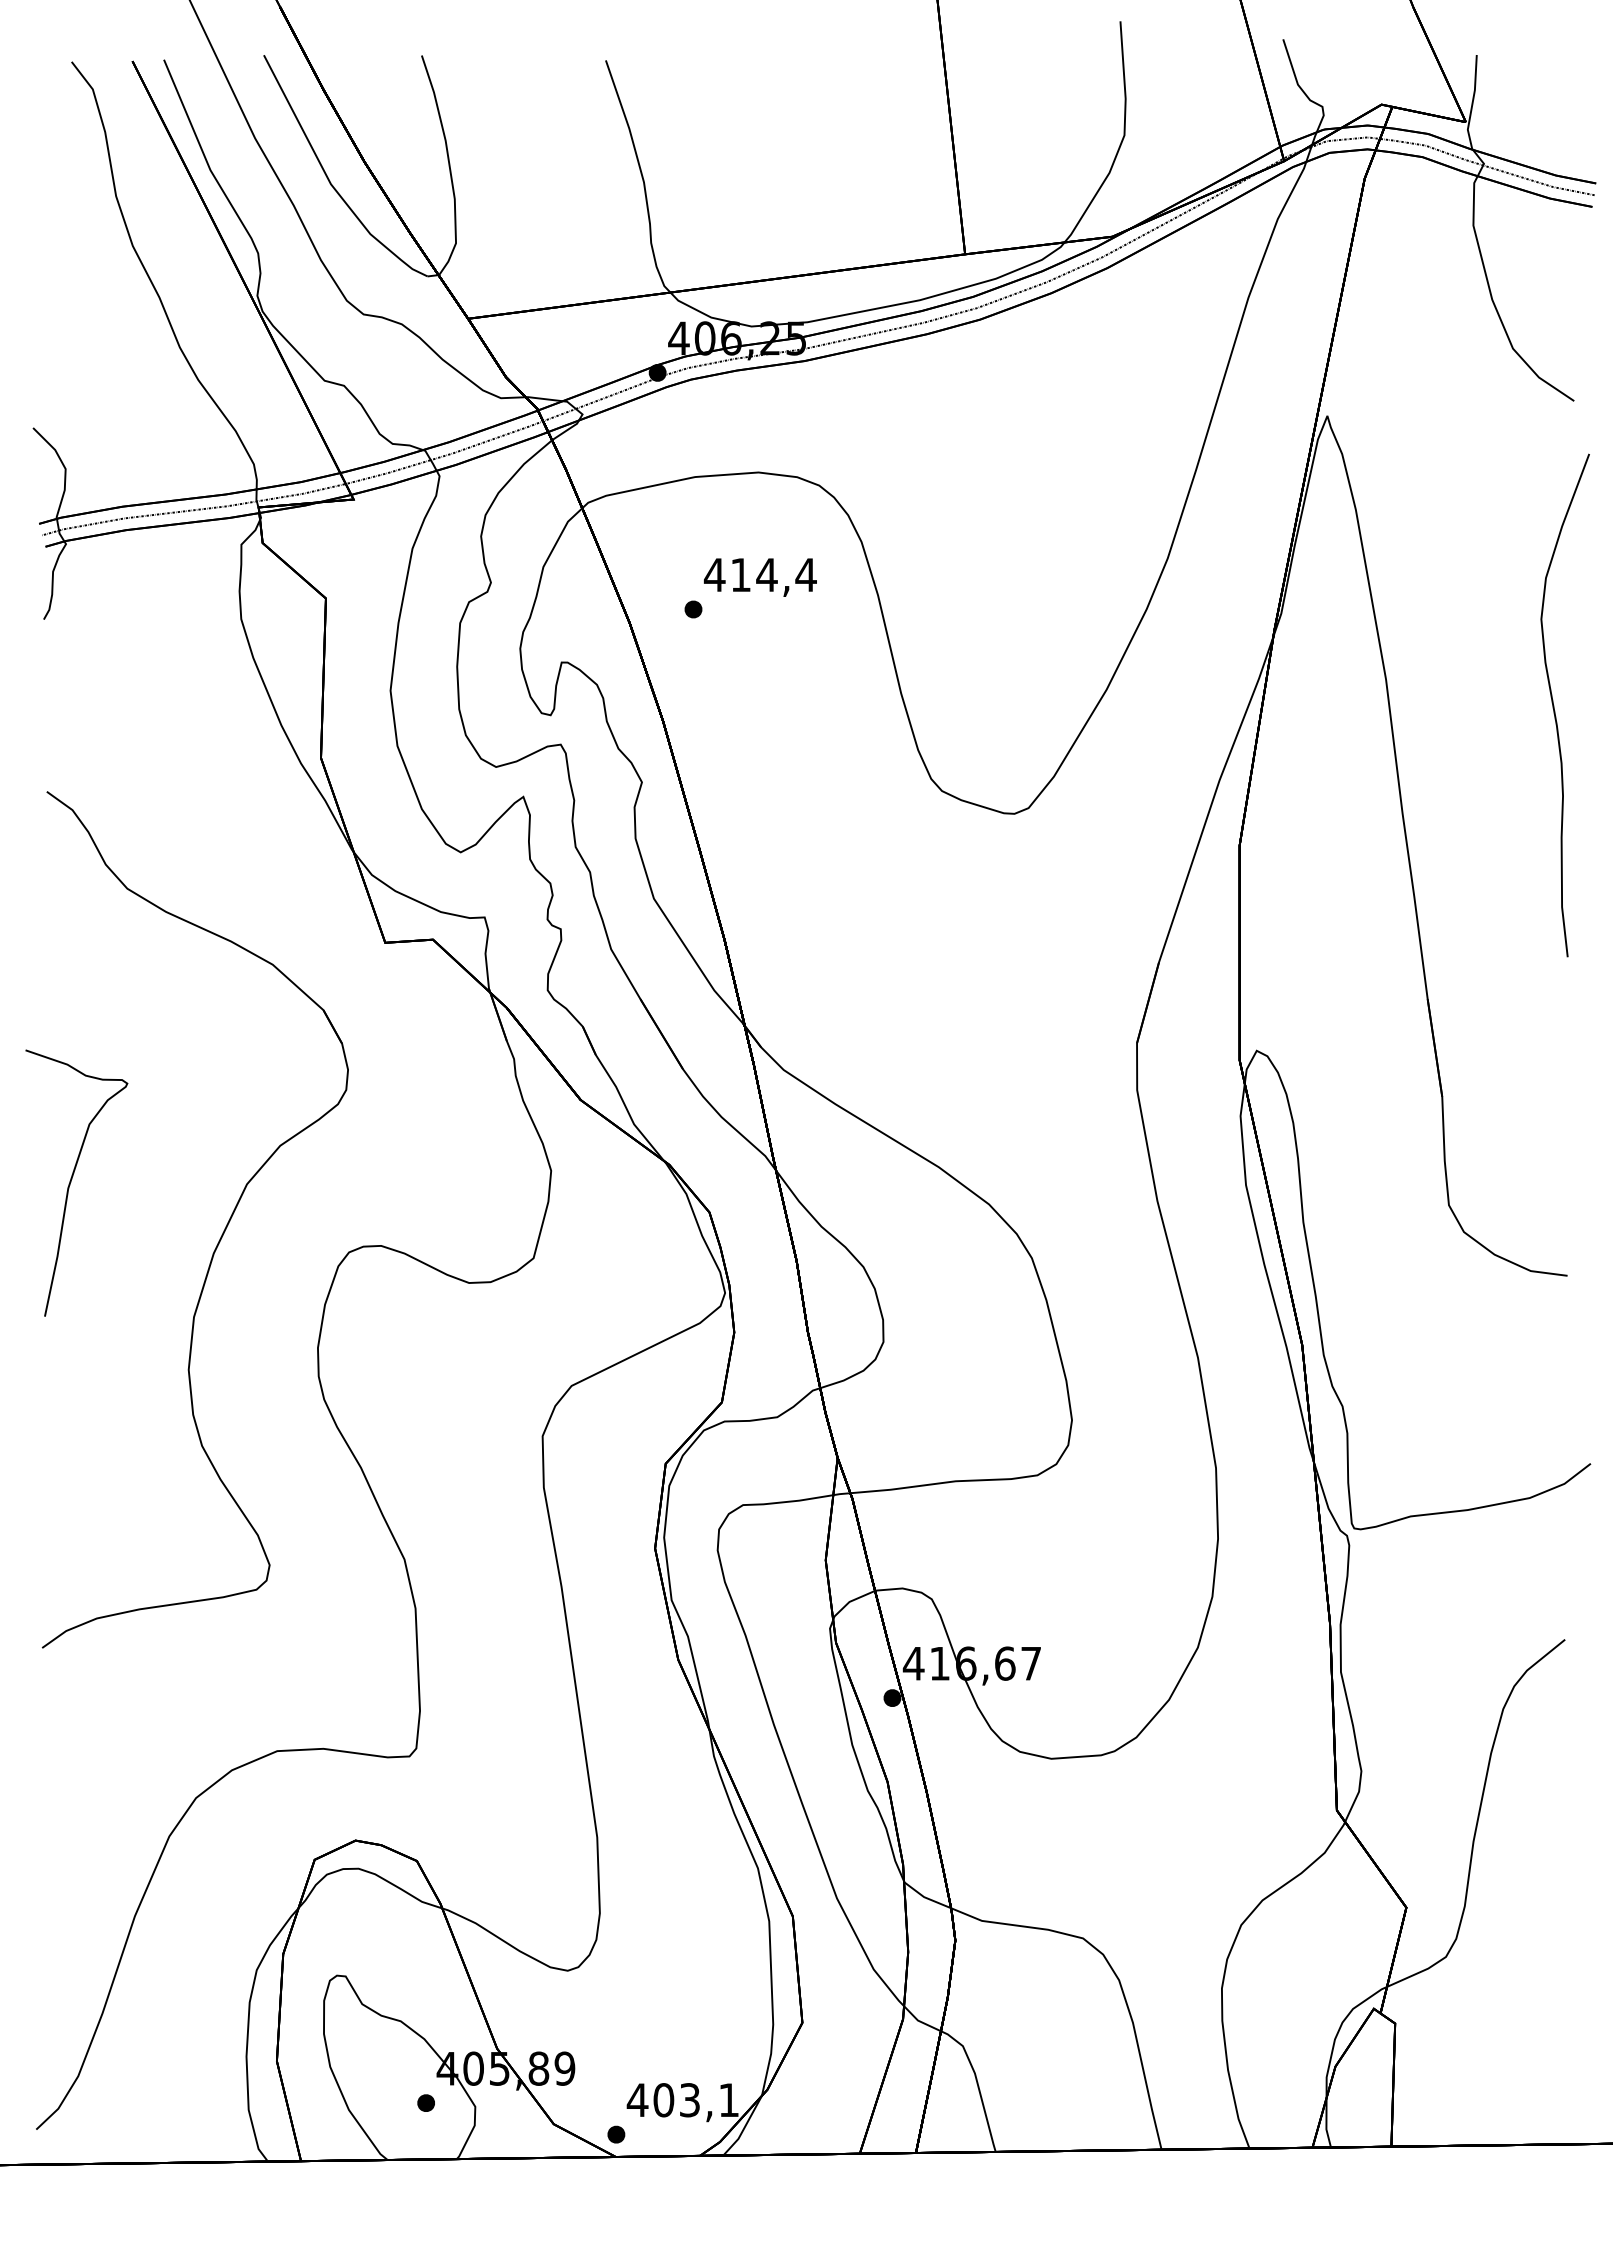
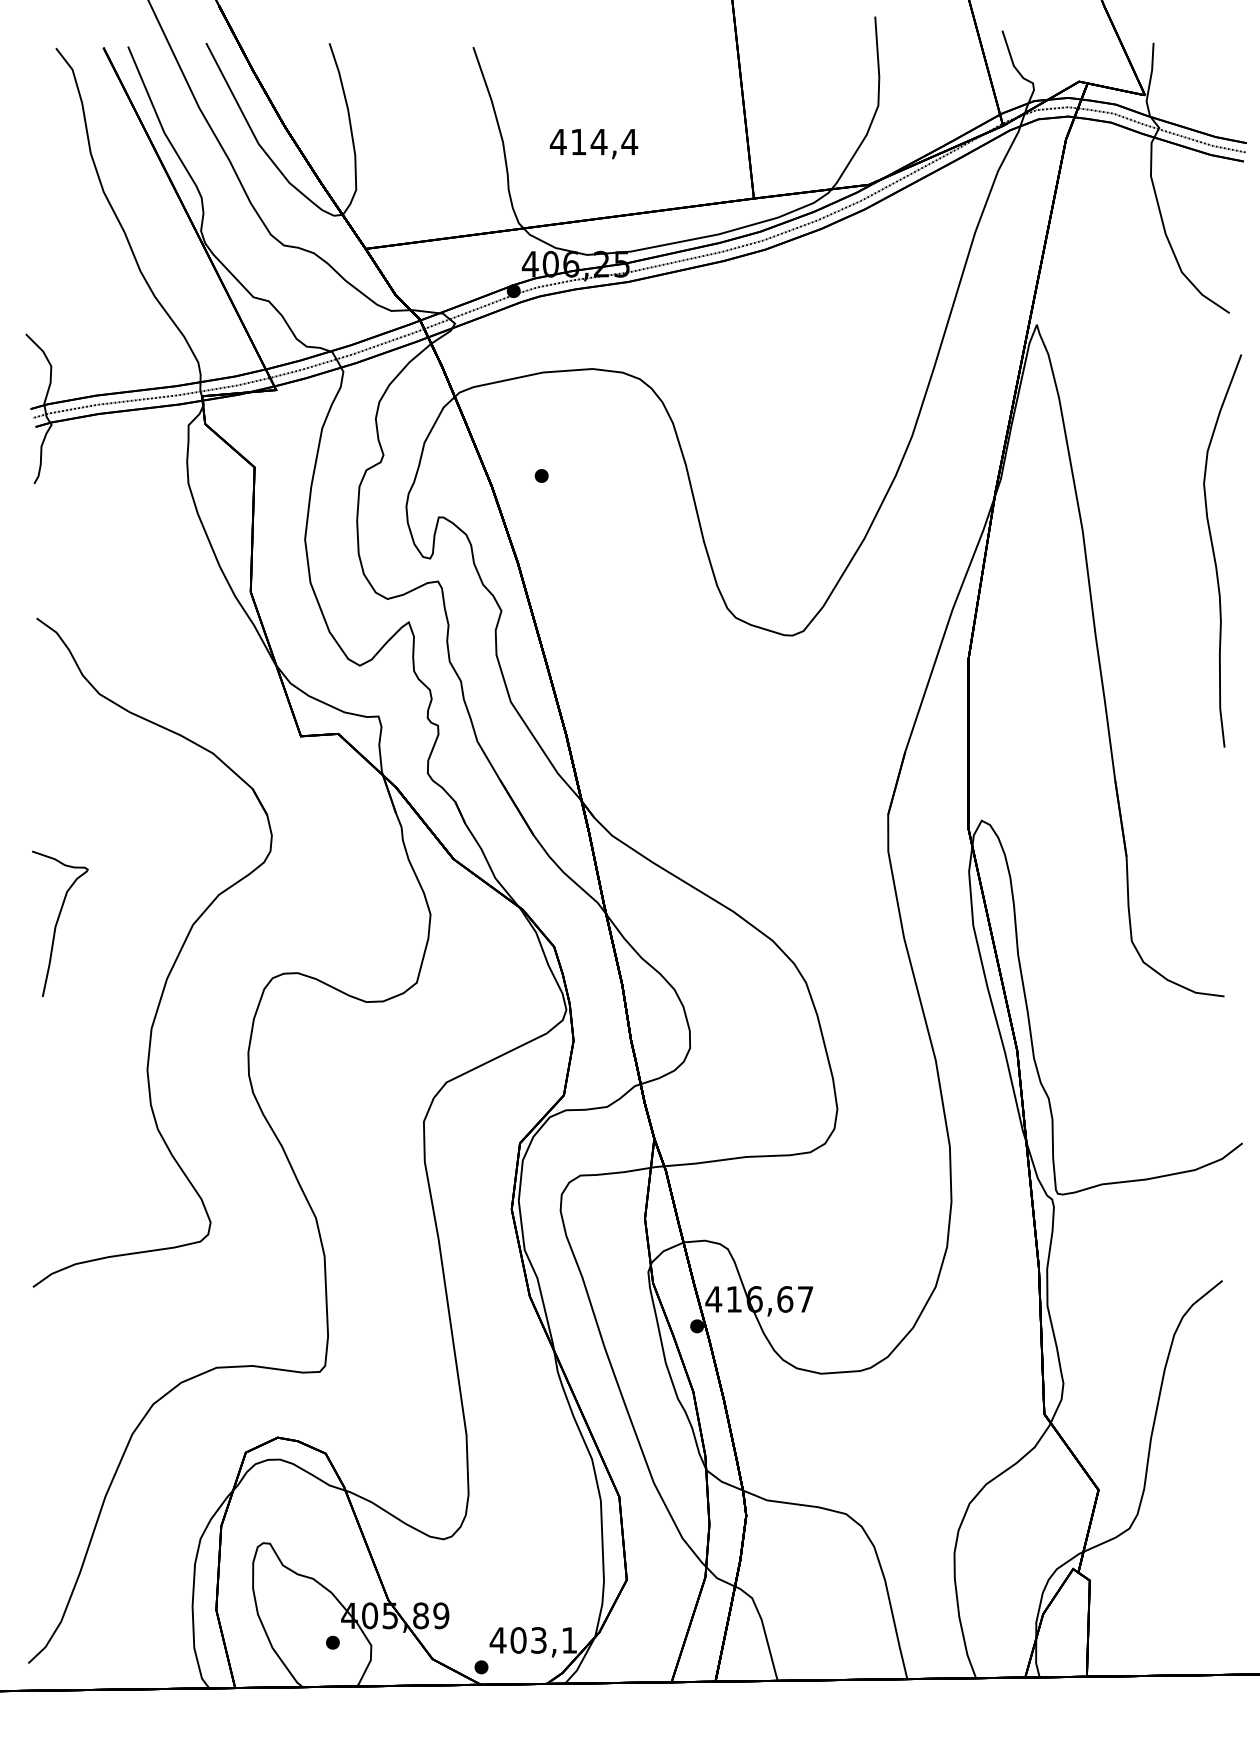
text: (759, 578) -> (593, 144), moved
part: (77, 1182) -> (60, 923), size x0.7

